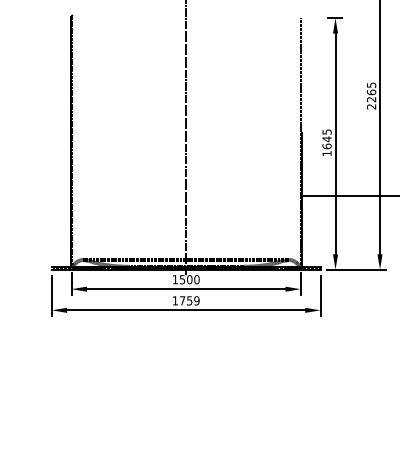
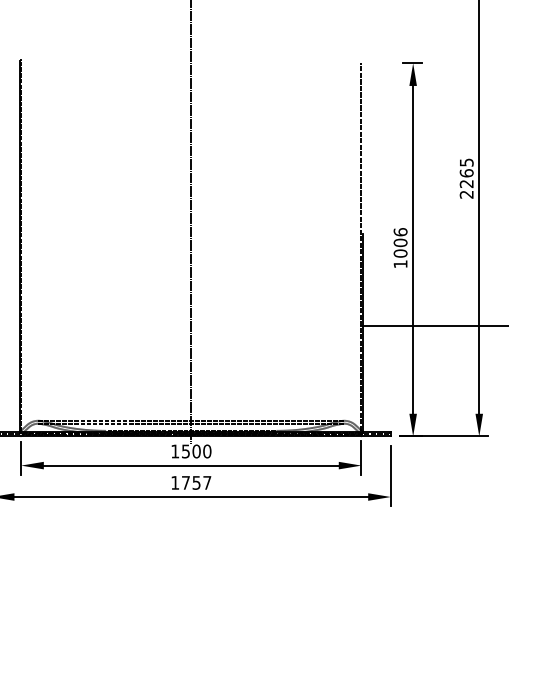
text: (326, 139) -> (399, 243), 1645 -> 1006
text: (196, 300) -> (206, 482), 1759 -> 1757

